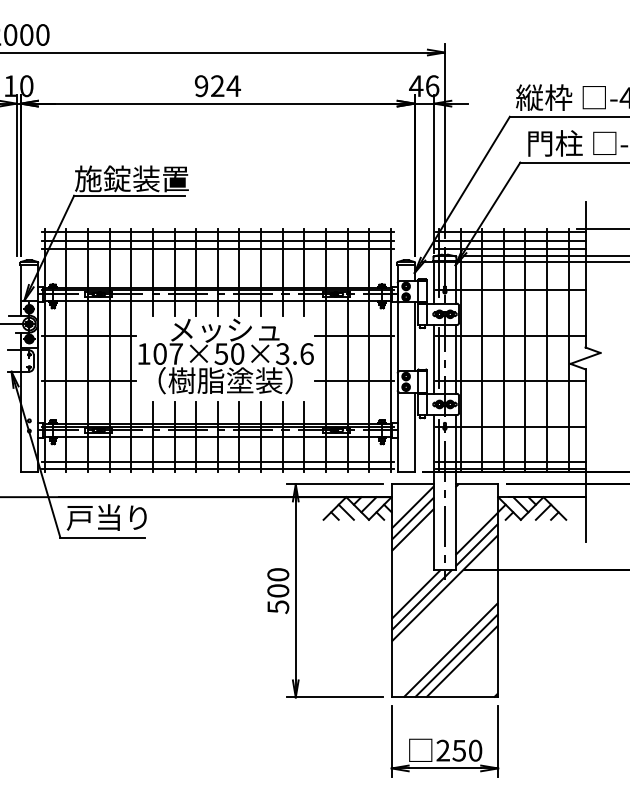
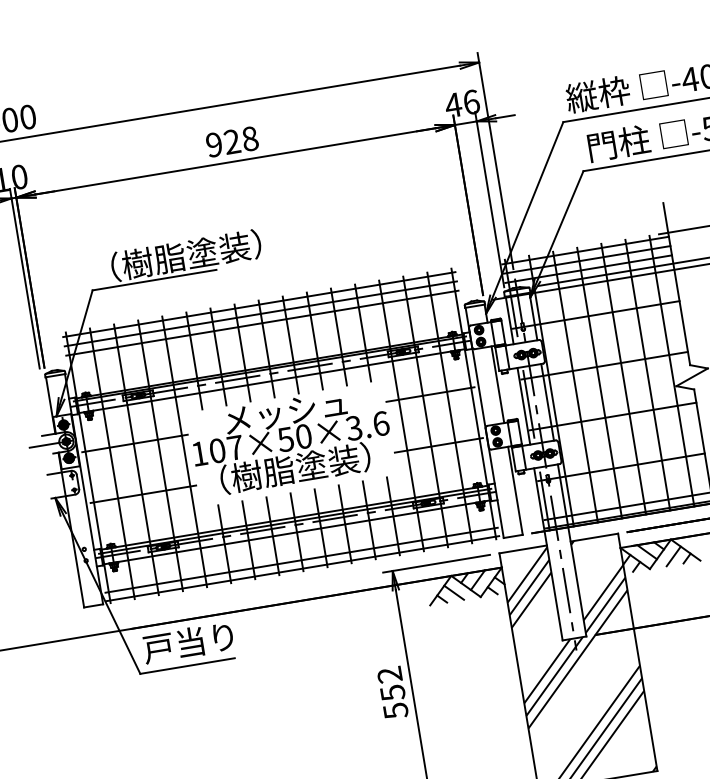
text: (233, 86) -> (249, 139), 924 -> 928
text: (151, 178) -> (175, 256), 施錠装置 -> （樹脂塗装）
text: (278, 582) -> (391, 683), 500 -> 552

